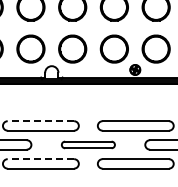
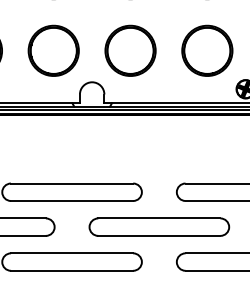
line: (40, 121) -> (71, 184), dashed -> solid
part: (88, 144) -> (159, 226), size x1.43
line: (40, 159) -> (71, 253), dashed -> solid

